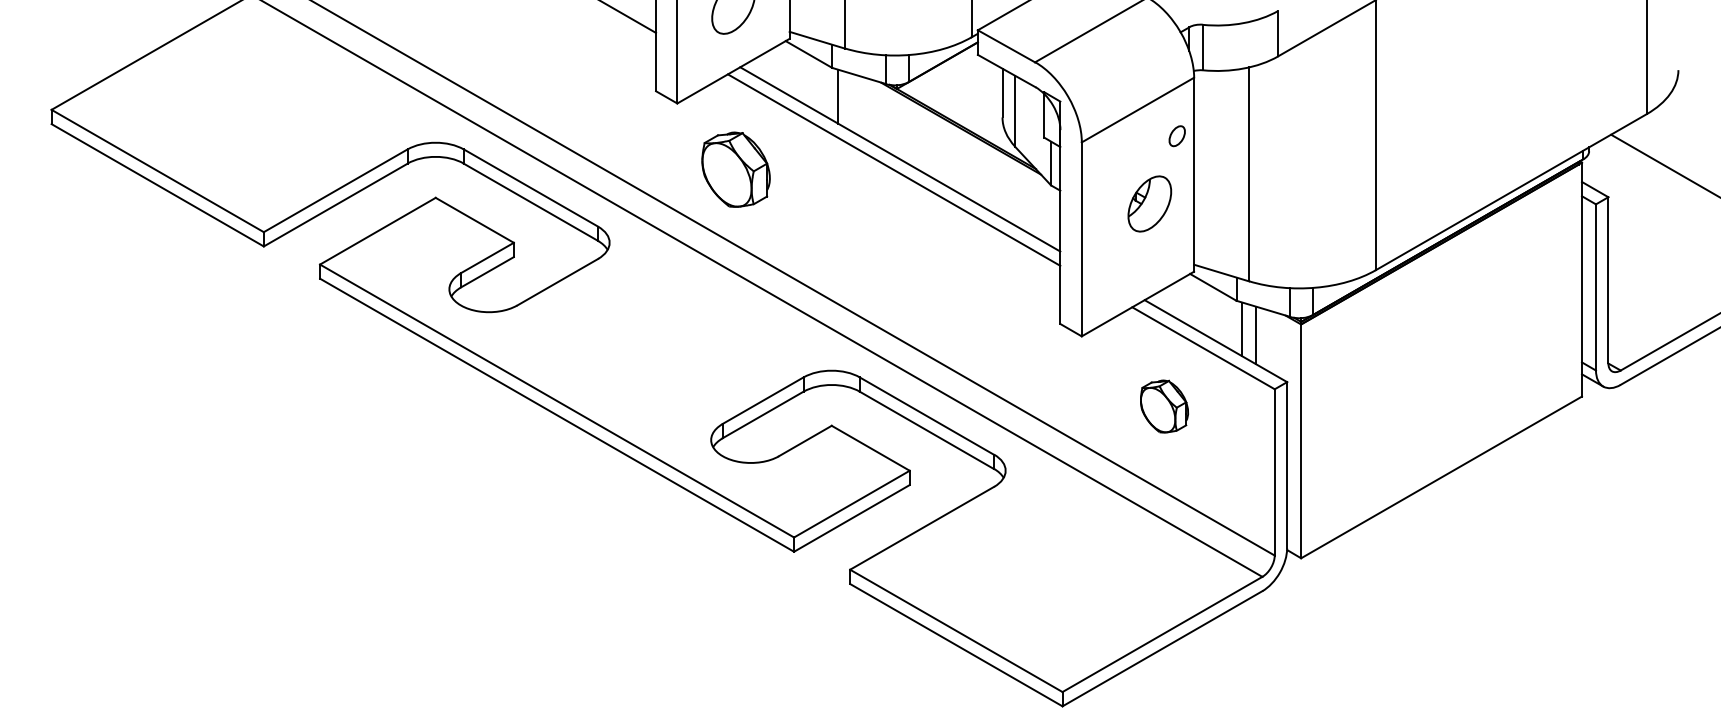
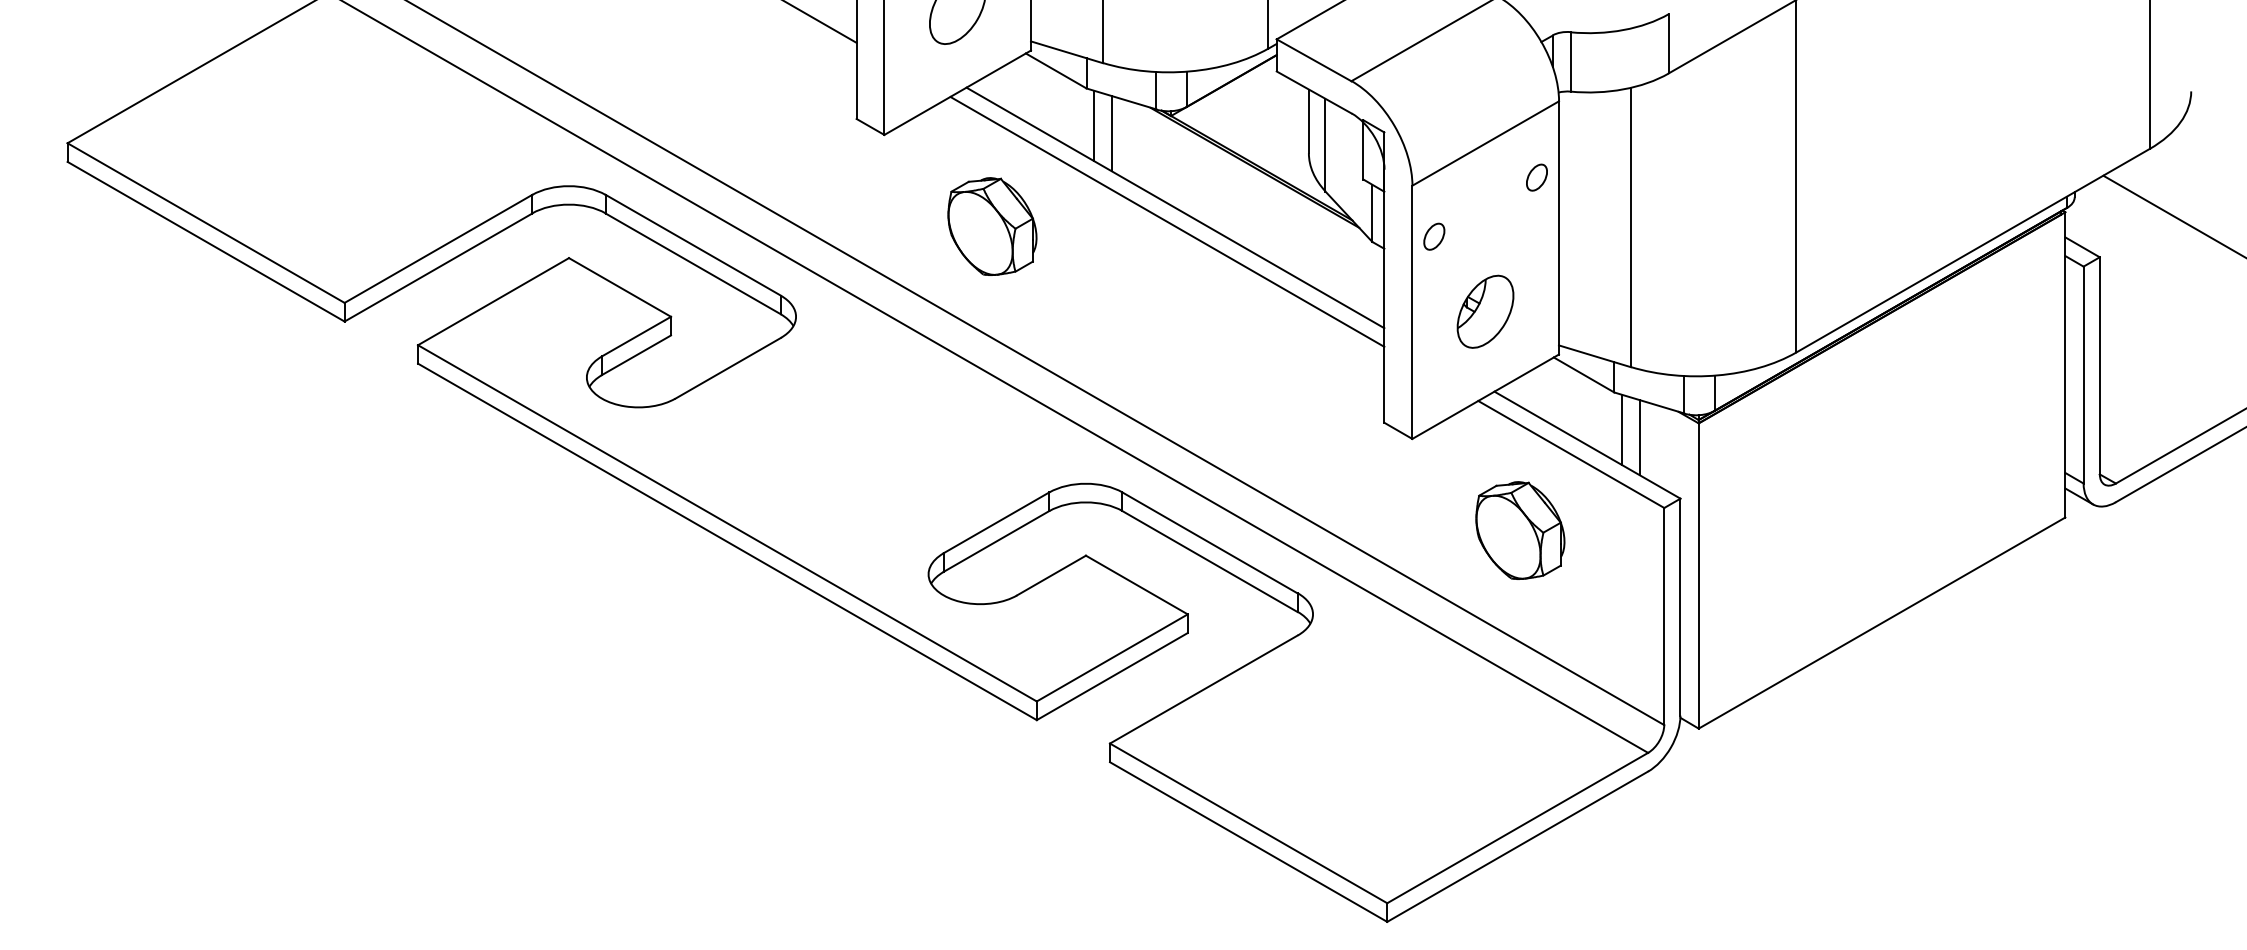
line: (851, 102) -> (1111, 133), added
part: (735, 169) -> (991, 226), moved
part: (1098, 181) -> (1434, 236), added
part: (1149, 203) -> (1485, 311), moved
part: (1164, 406) -> (1520, 530), size x1.43

